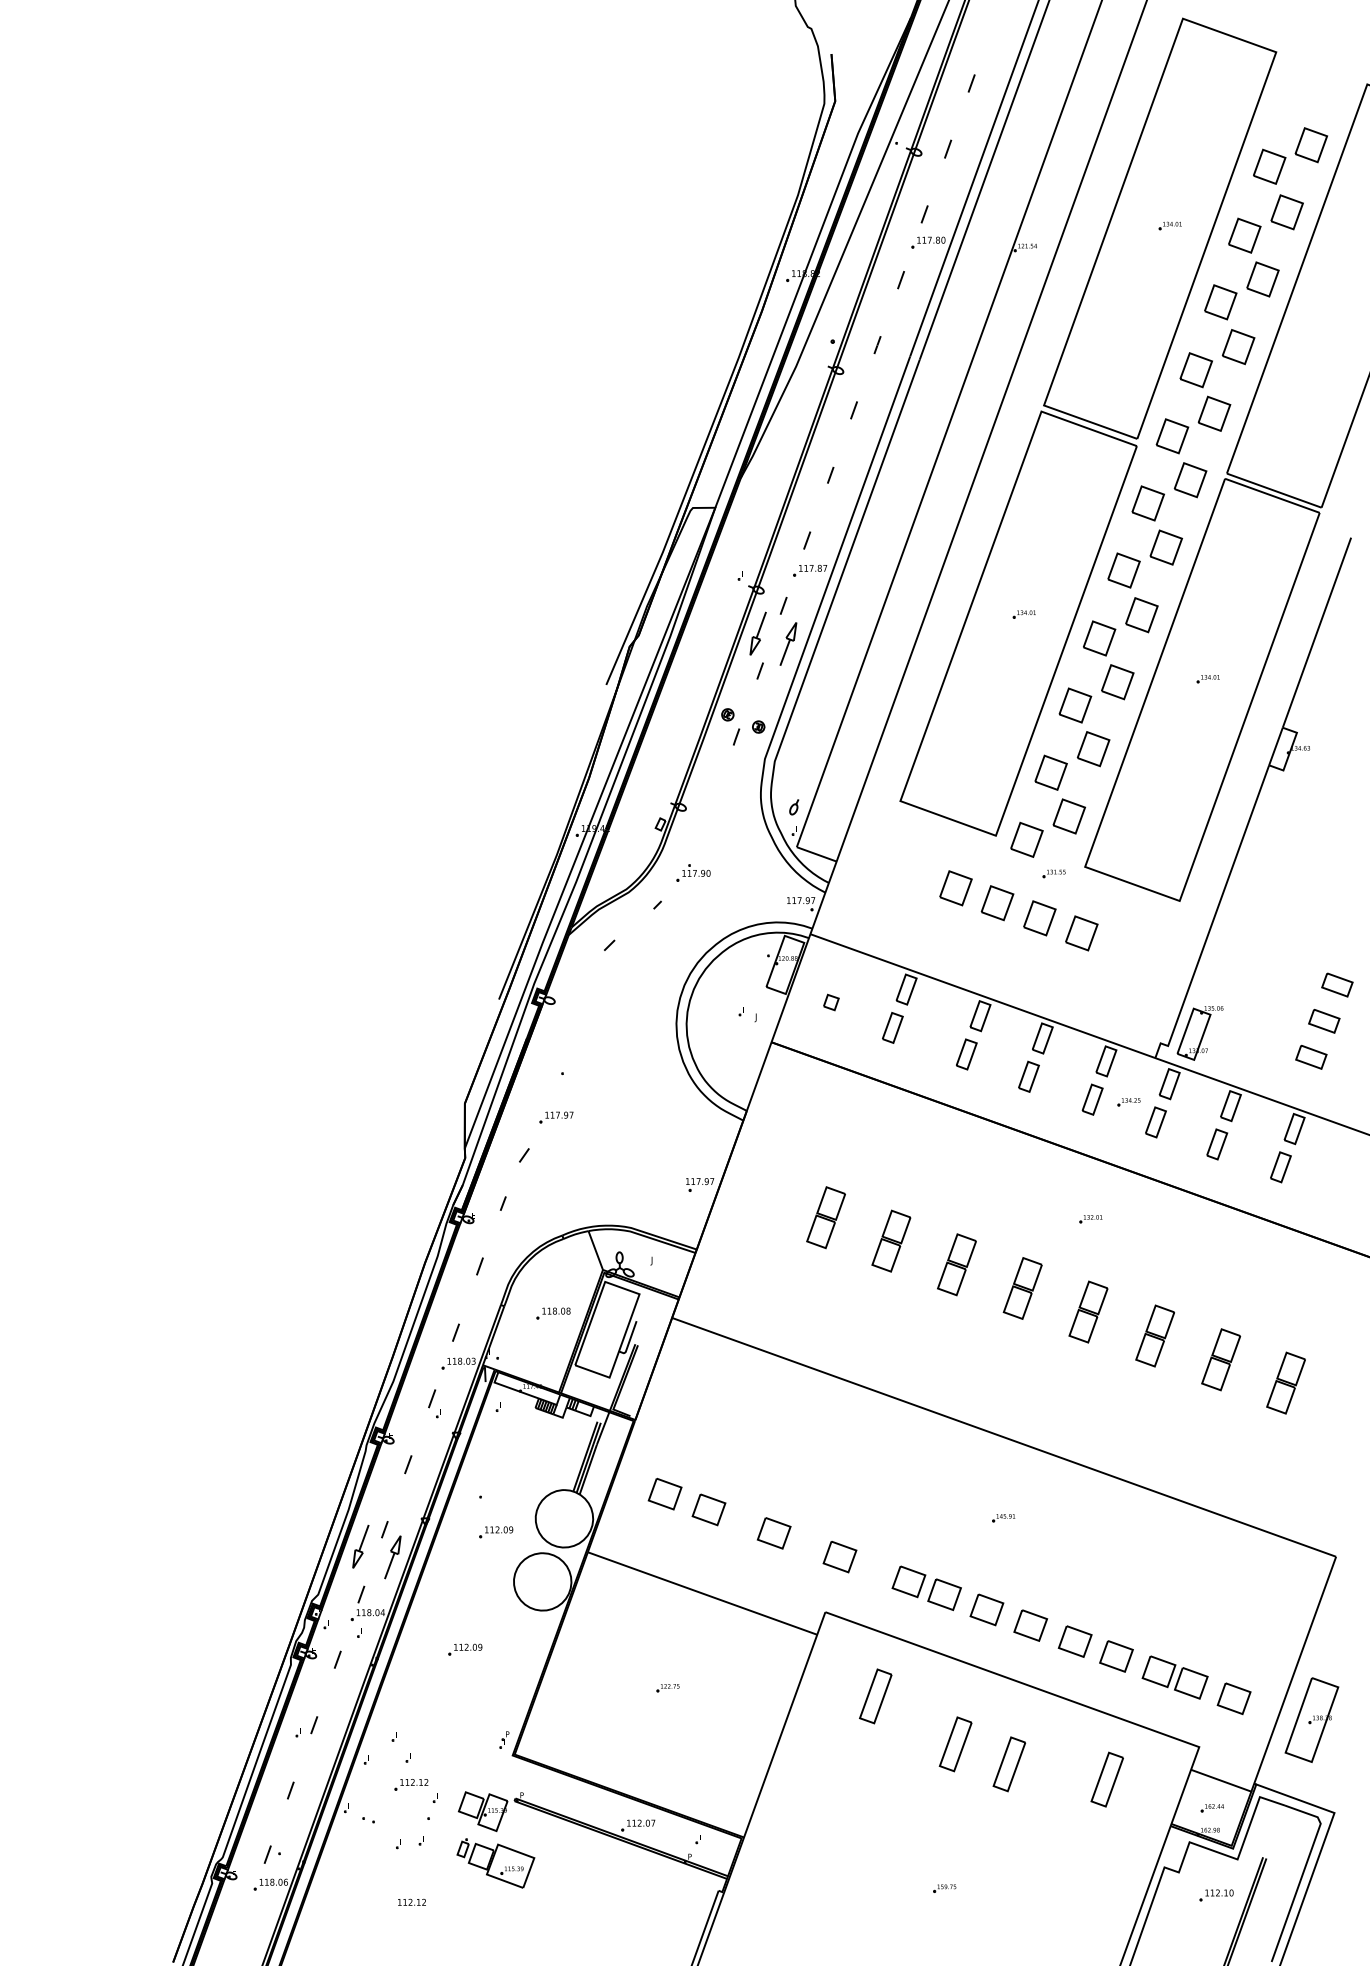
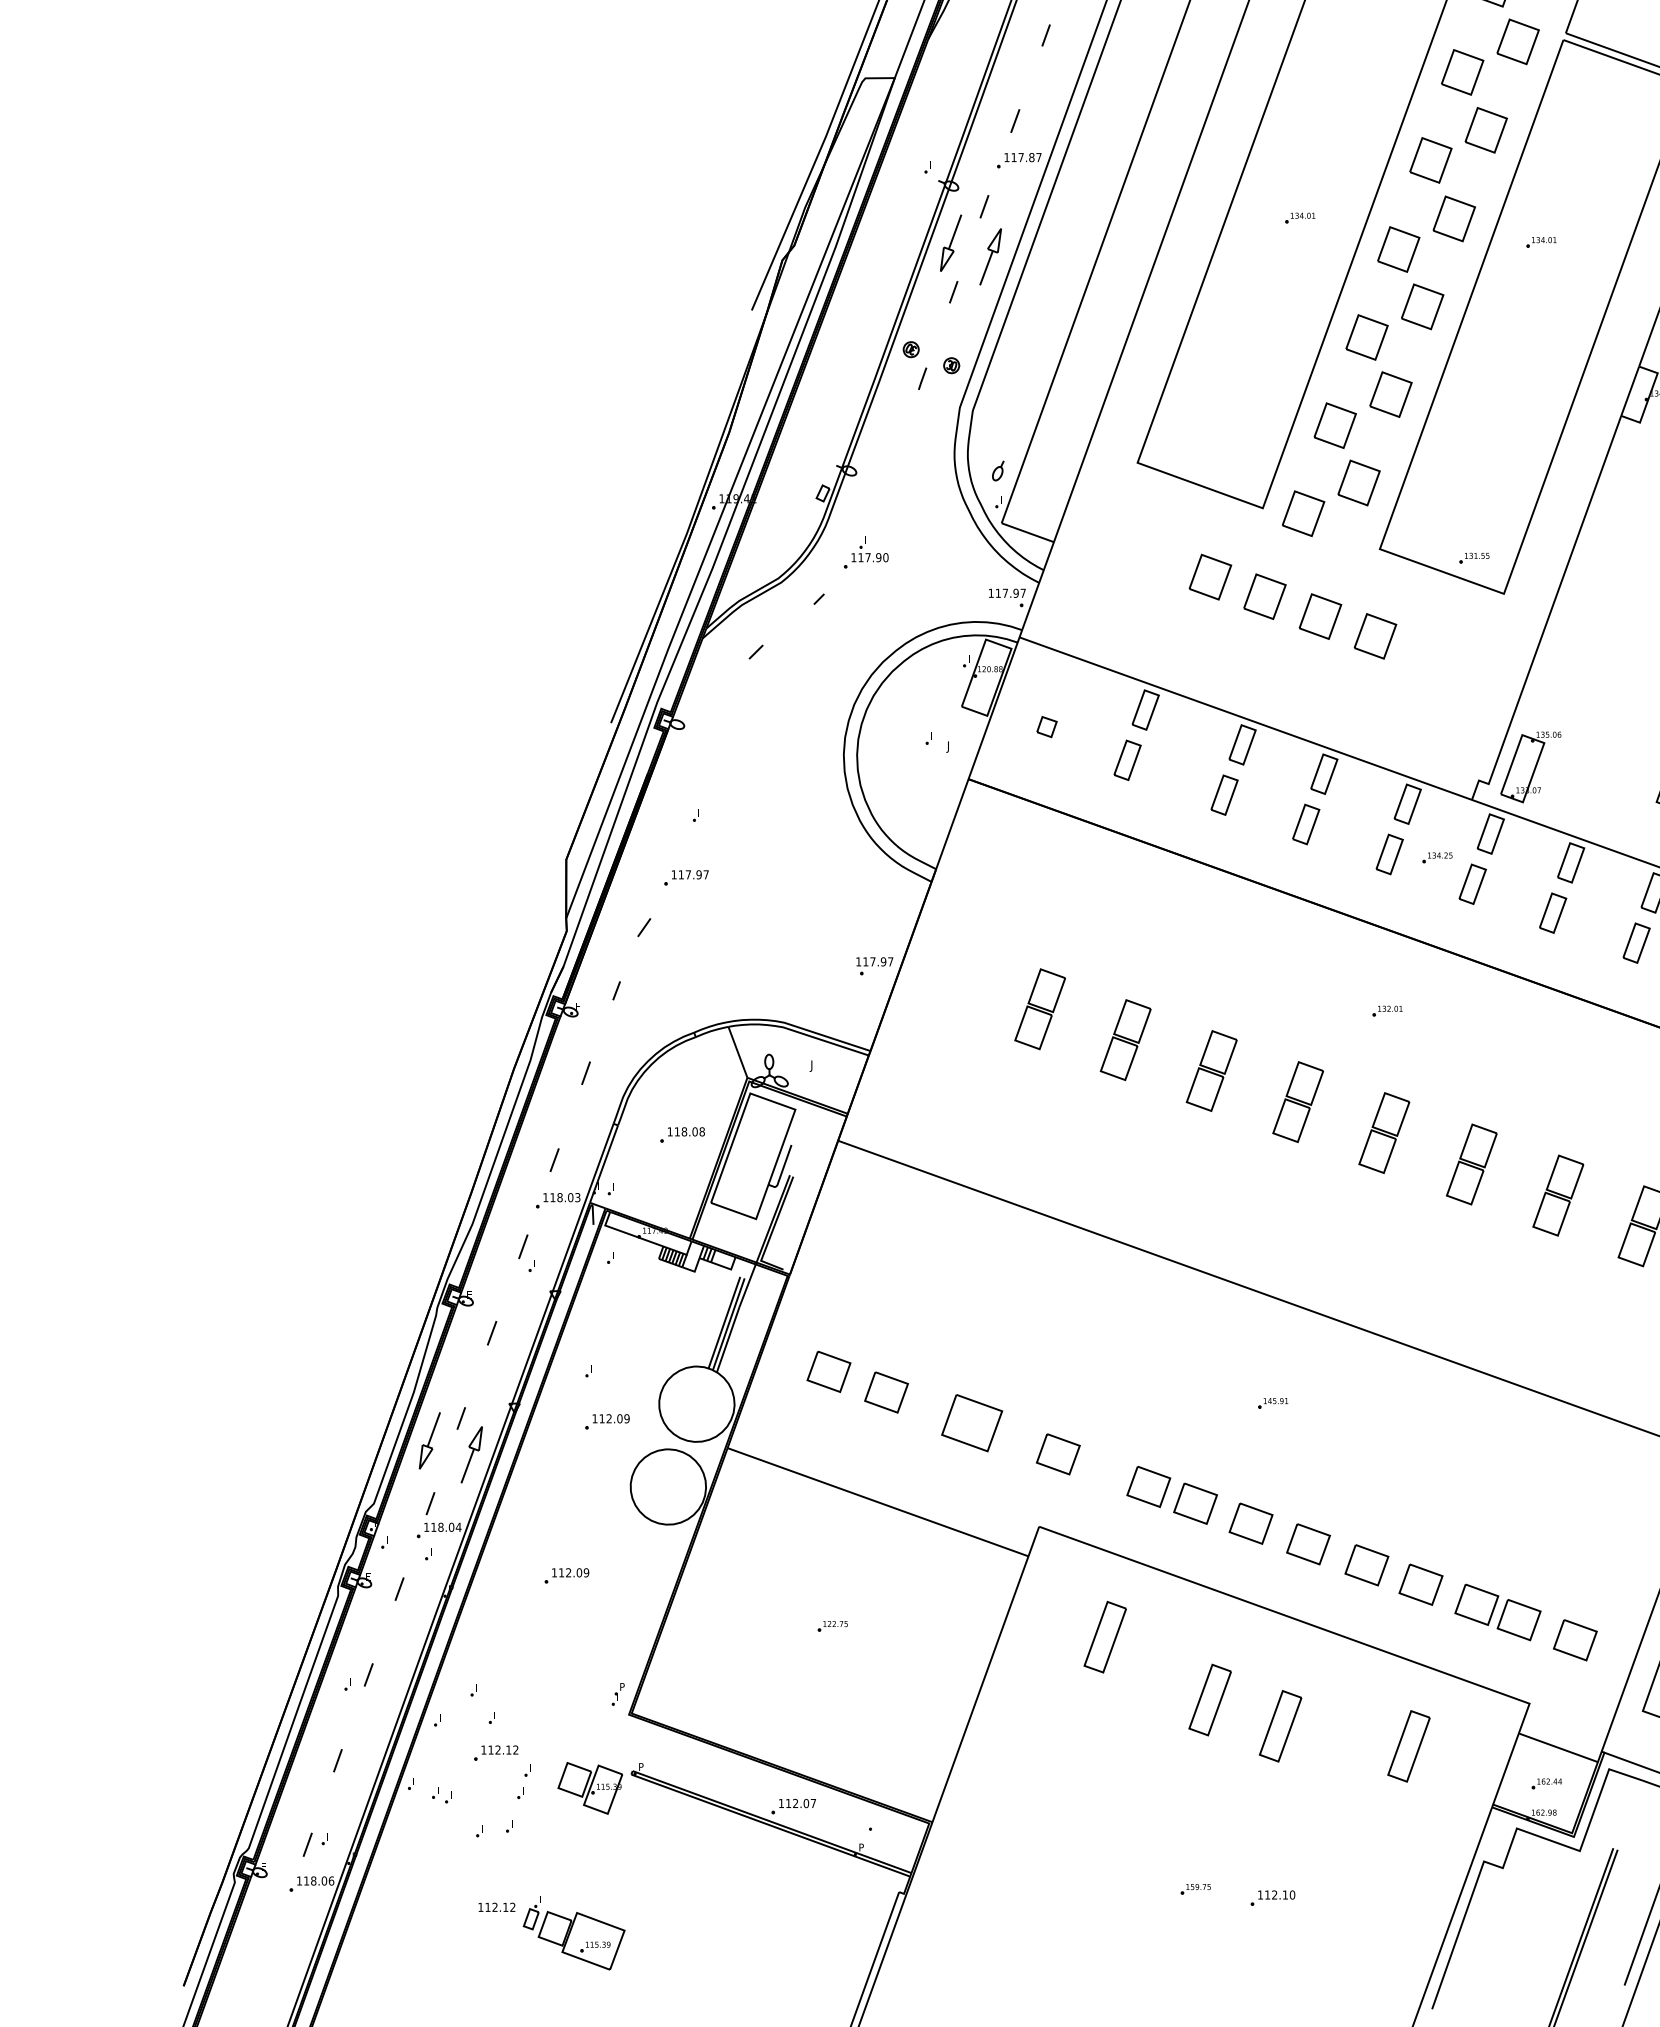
part: (1207, 679) -> (1540, 242), moved
part: (1053, 873) -> (1473, 557), moved
part: (773, 1533) -> (971, 1423), size x1.4
part: (495, 1863) -> (573, 1937), moved
part: (1216, 1895) -> (1272, 1898), moved

